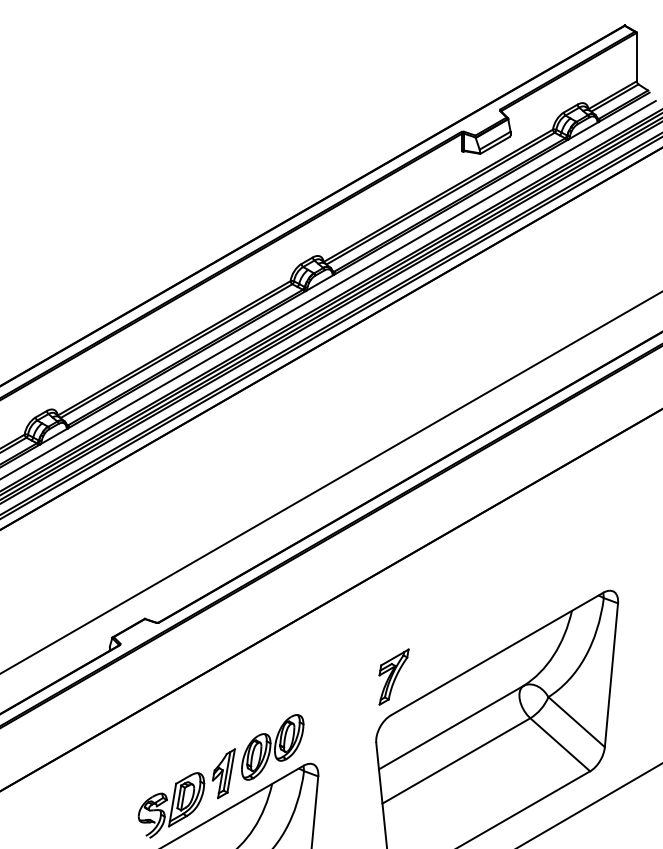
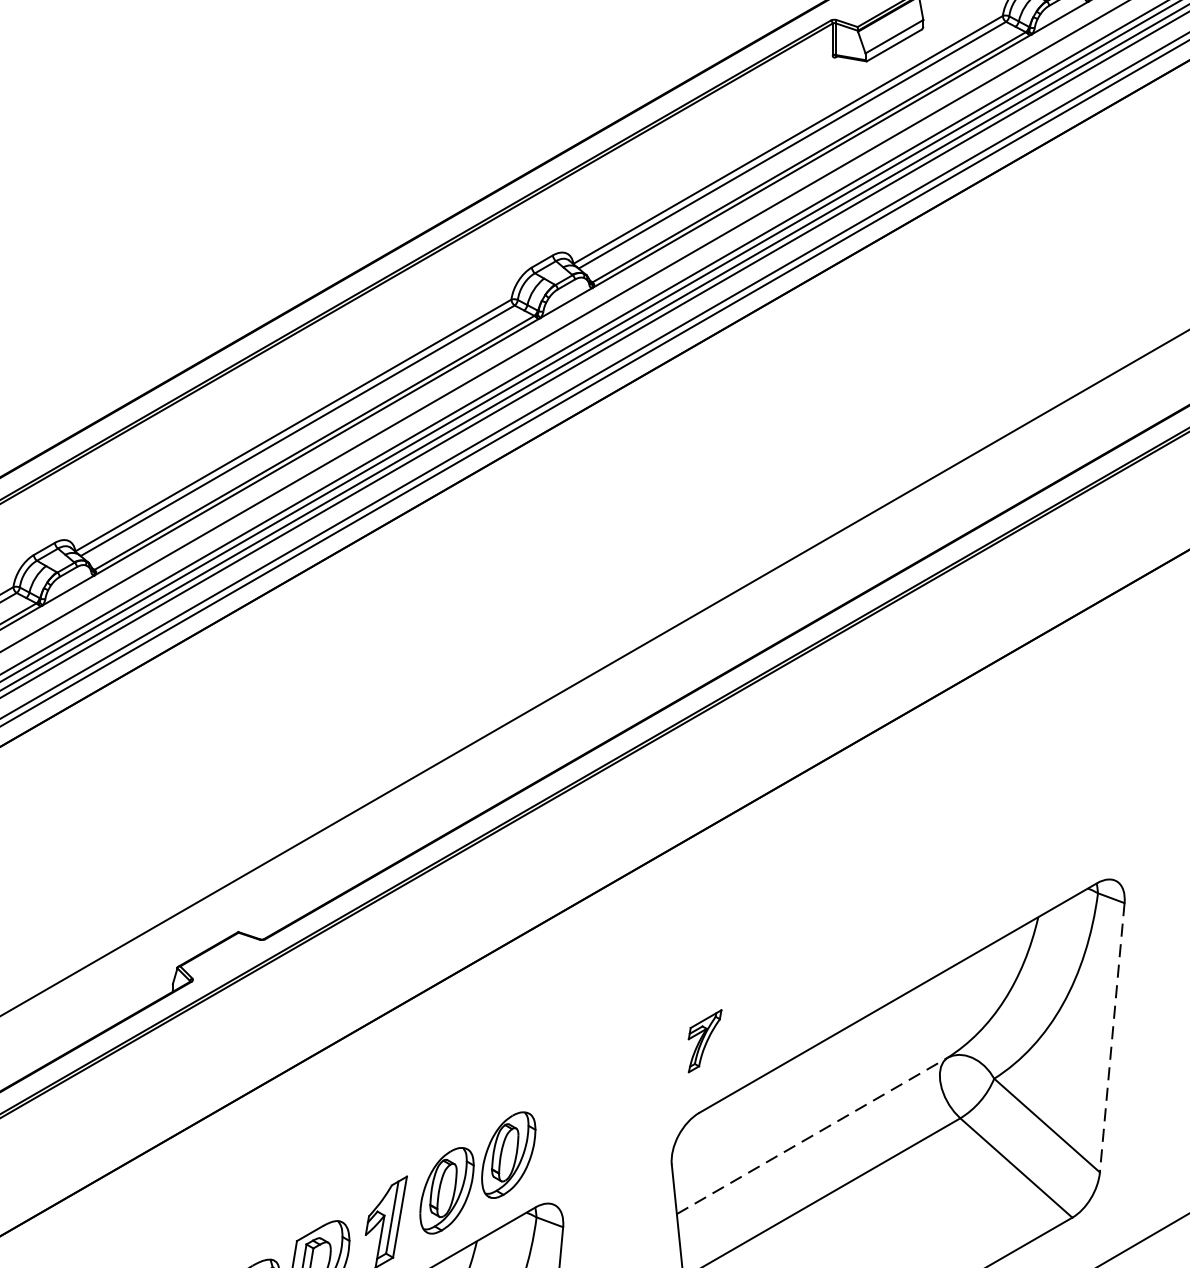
line: (611, 675) -> (1112, 1038), solid -> dashed
part: (393, 676) -> (704, 1040), size x0.6
line: (451, 727) -> (812, 1135), solid -> dashed

